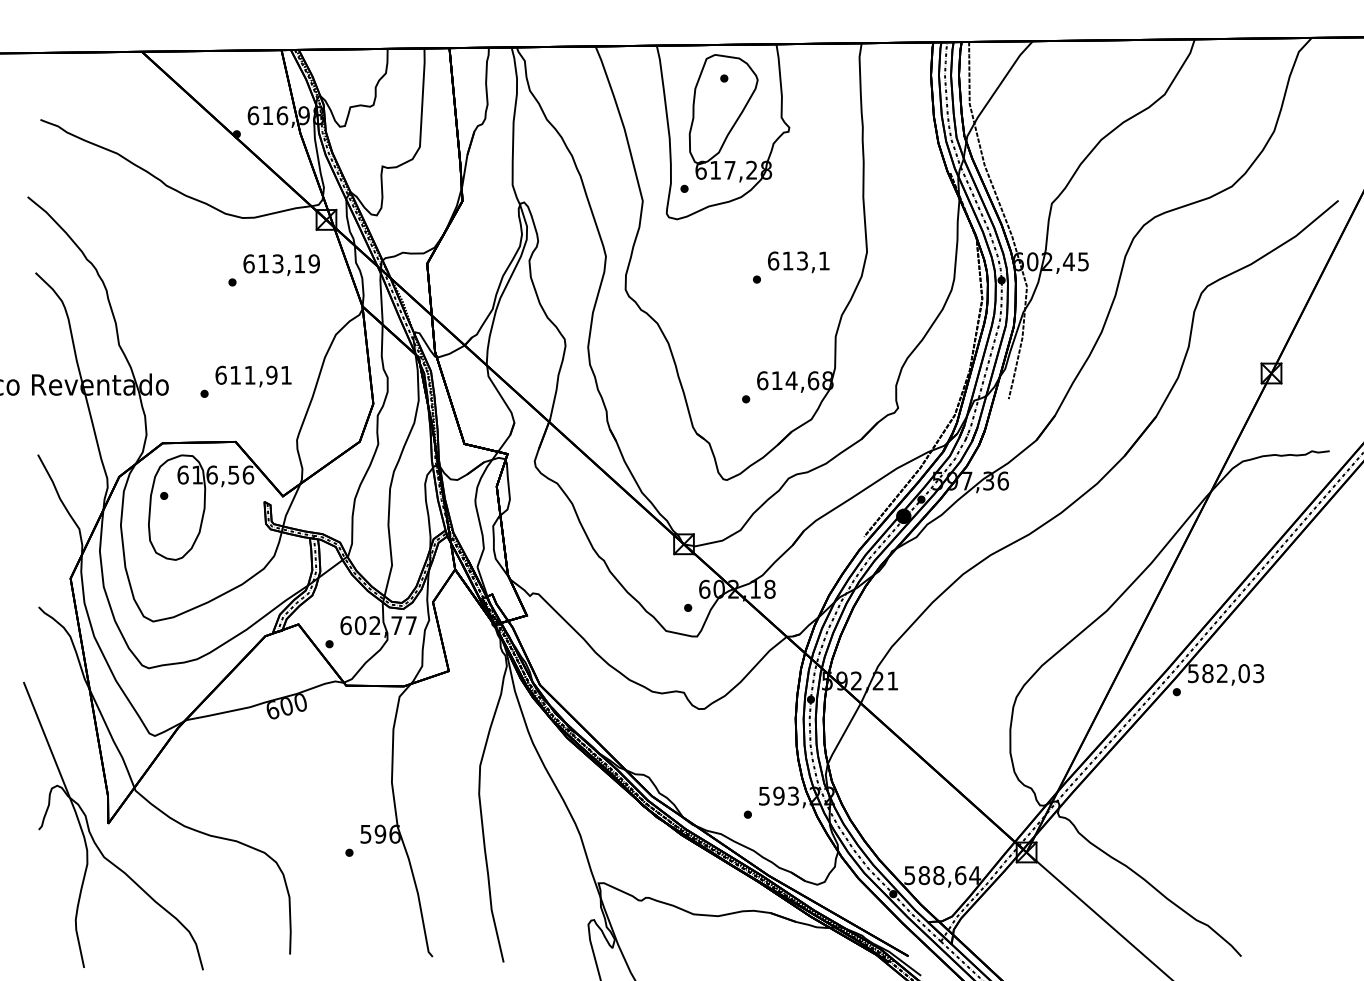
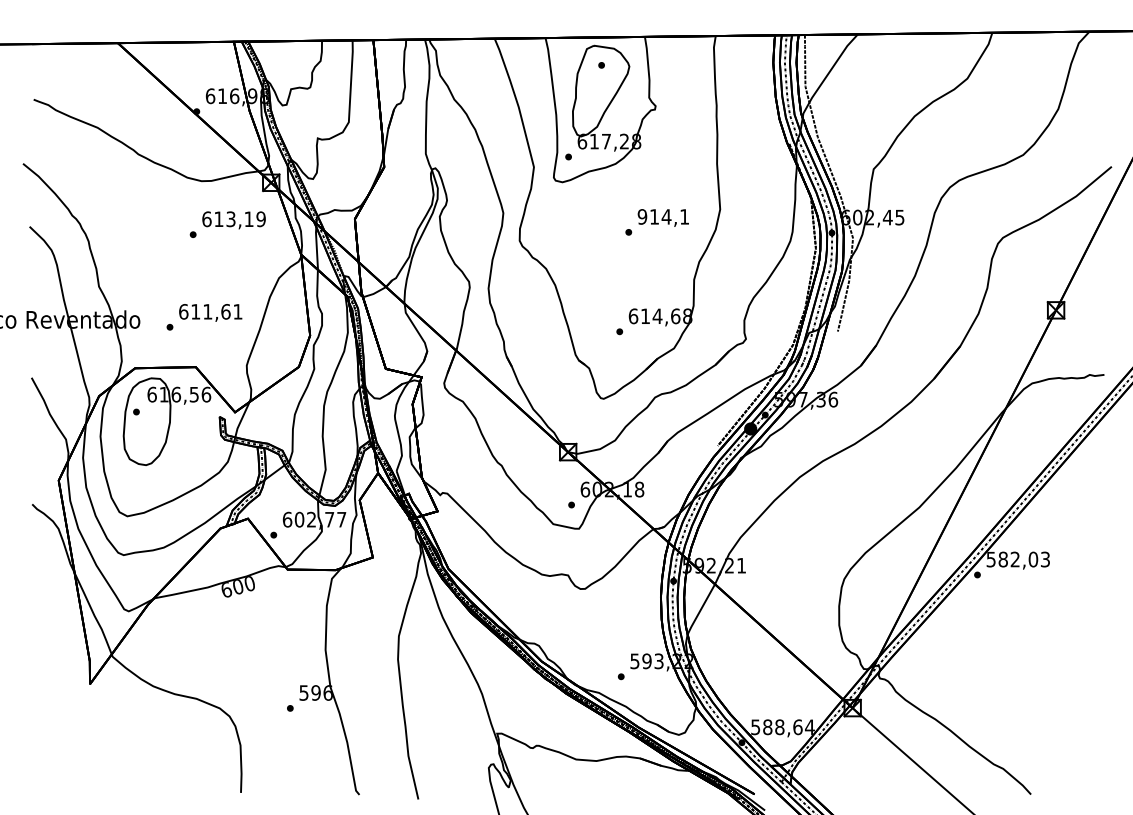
text: (787, 260) -> (654, 216), 613,1 -> 914,1
text: (271, 374) -> (225, 311), 611,91 -> 611,61
part: (93, 836) -> (77, 694), removed

